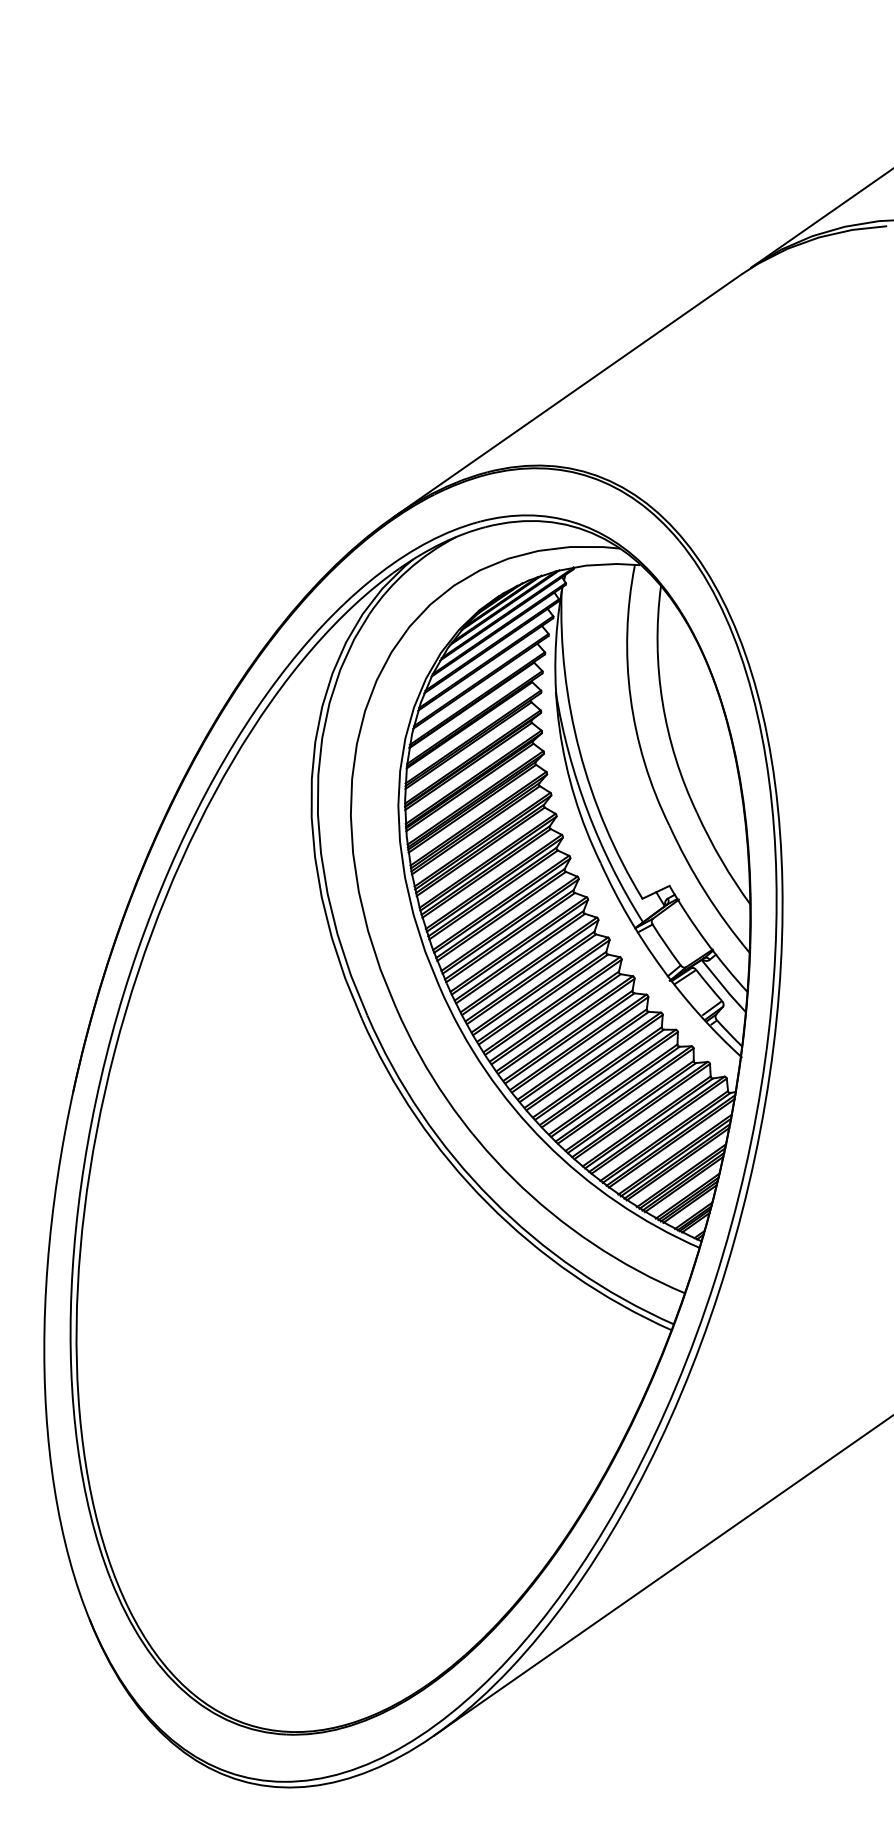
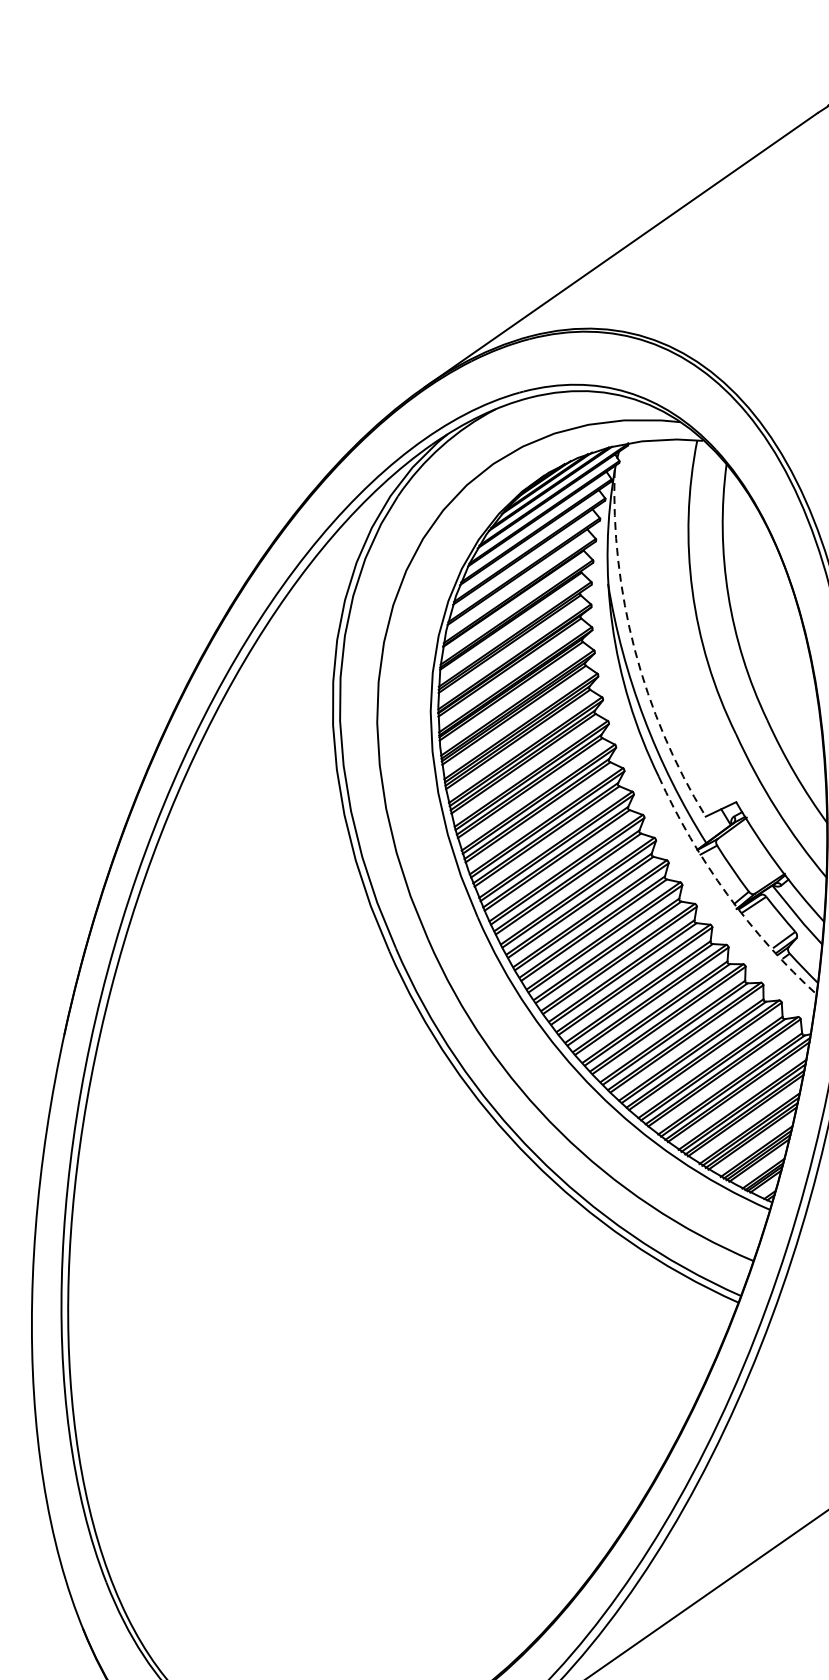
arc: (579, 750) -> (634, 649), solid -> dashed
arc: (661, 967) -> (727, 894), solid -> dashed

